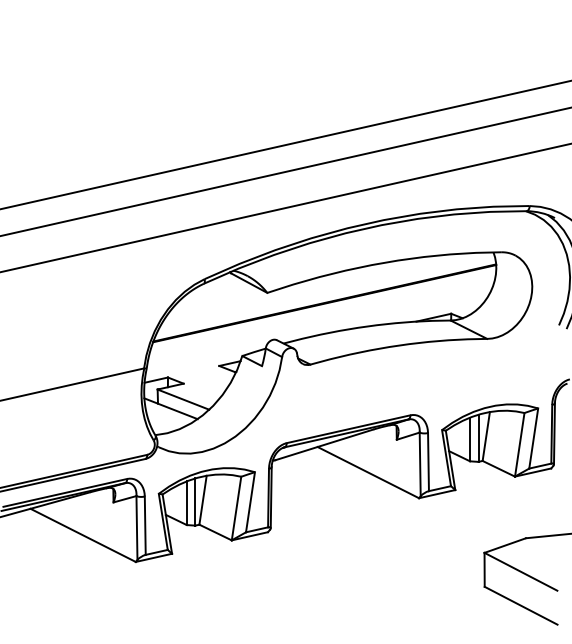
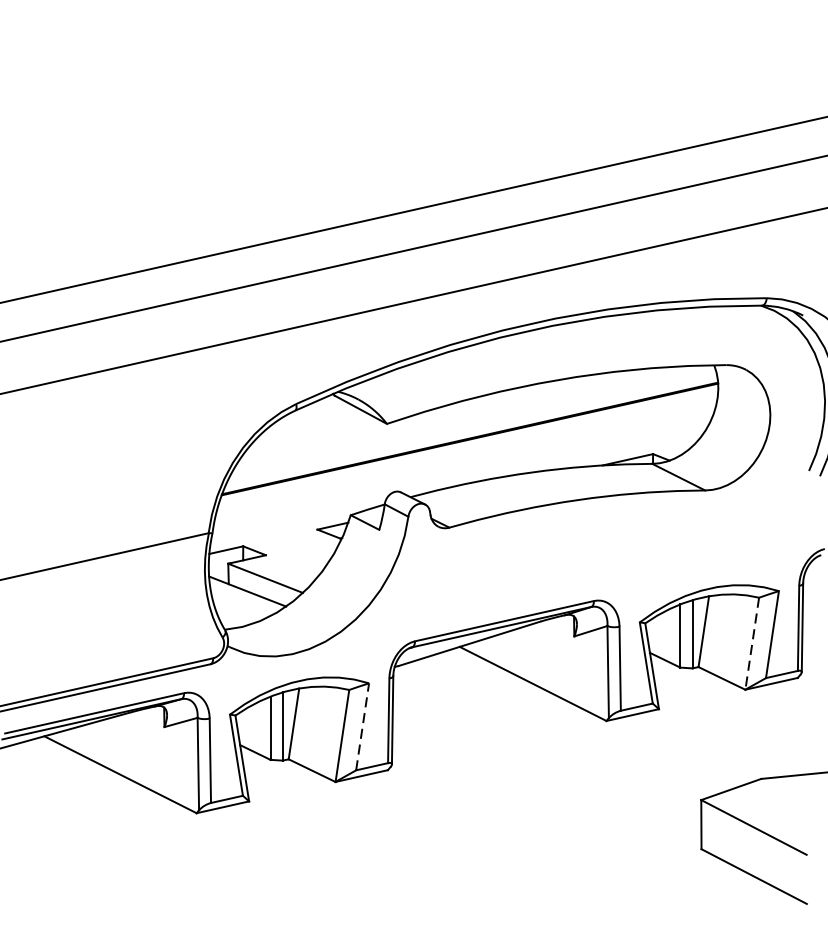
line: (519, 445) -> (751, 644), solid -> dashed
line: (250, 501) -> (362, 725), solid -> dashed

